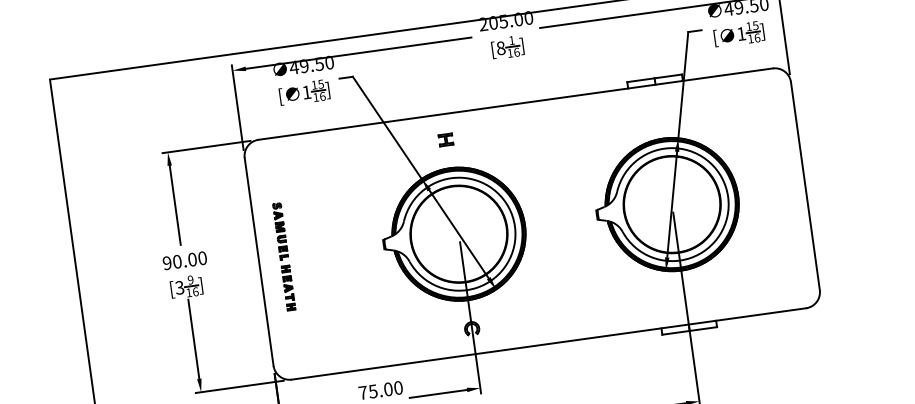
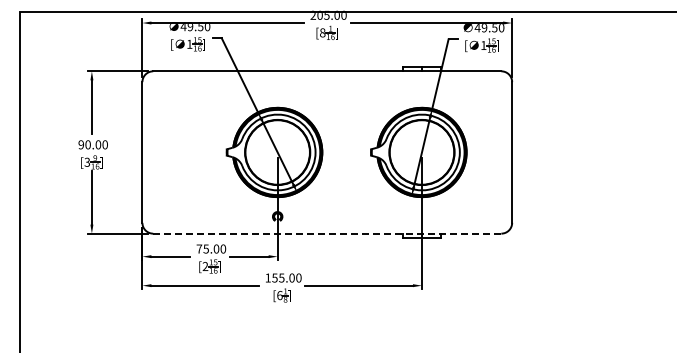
part: (445, 139) -> (277, 88), removed
part: (284, 256) -> (159, 151), removed
line: (549, 343) -> (327, 233), solid -> dashed

